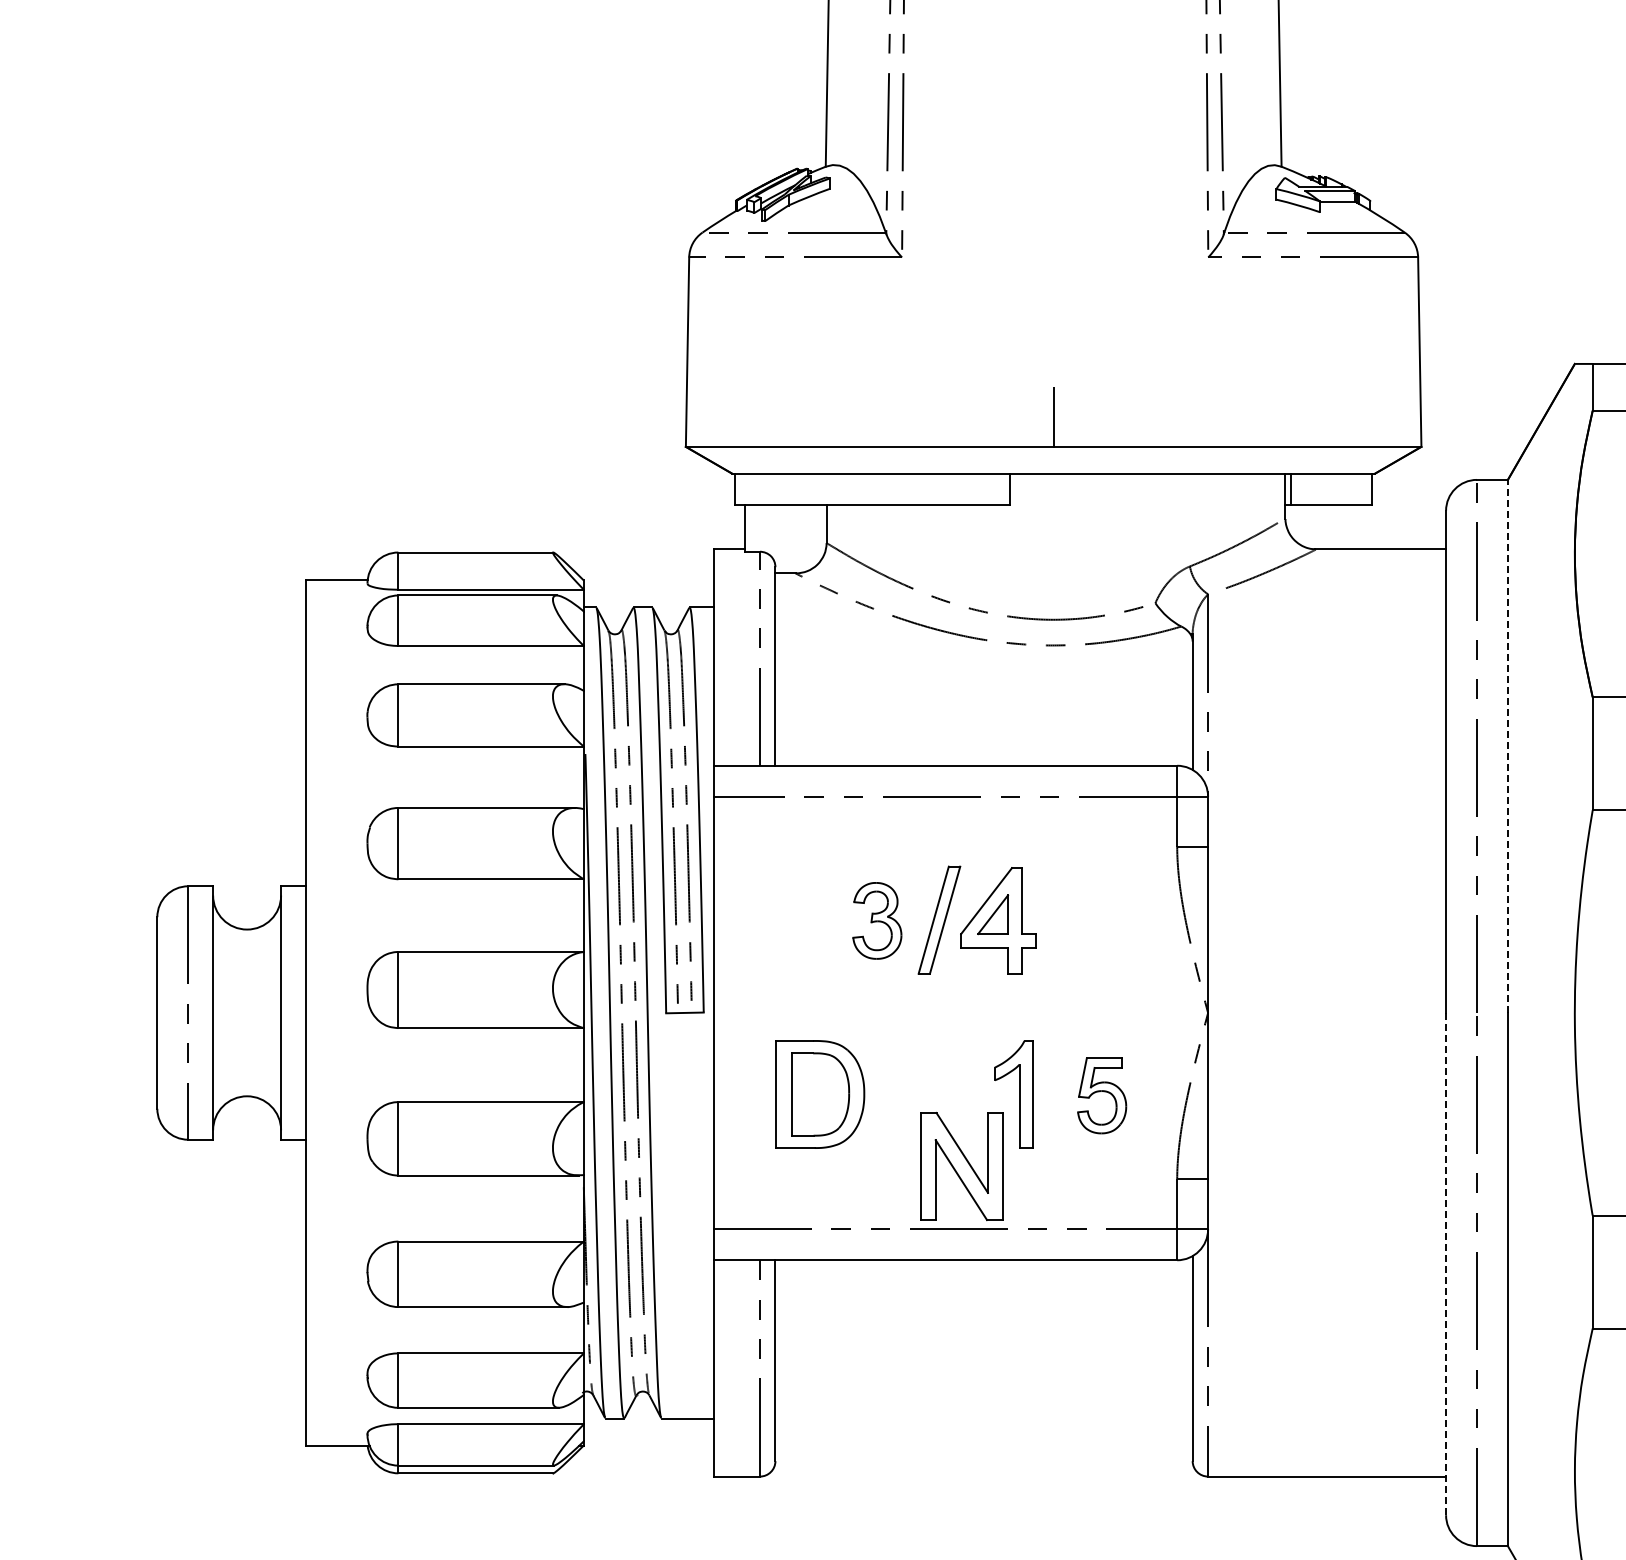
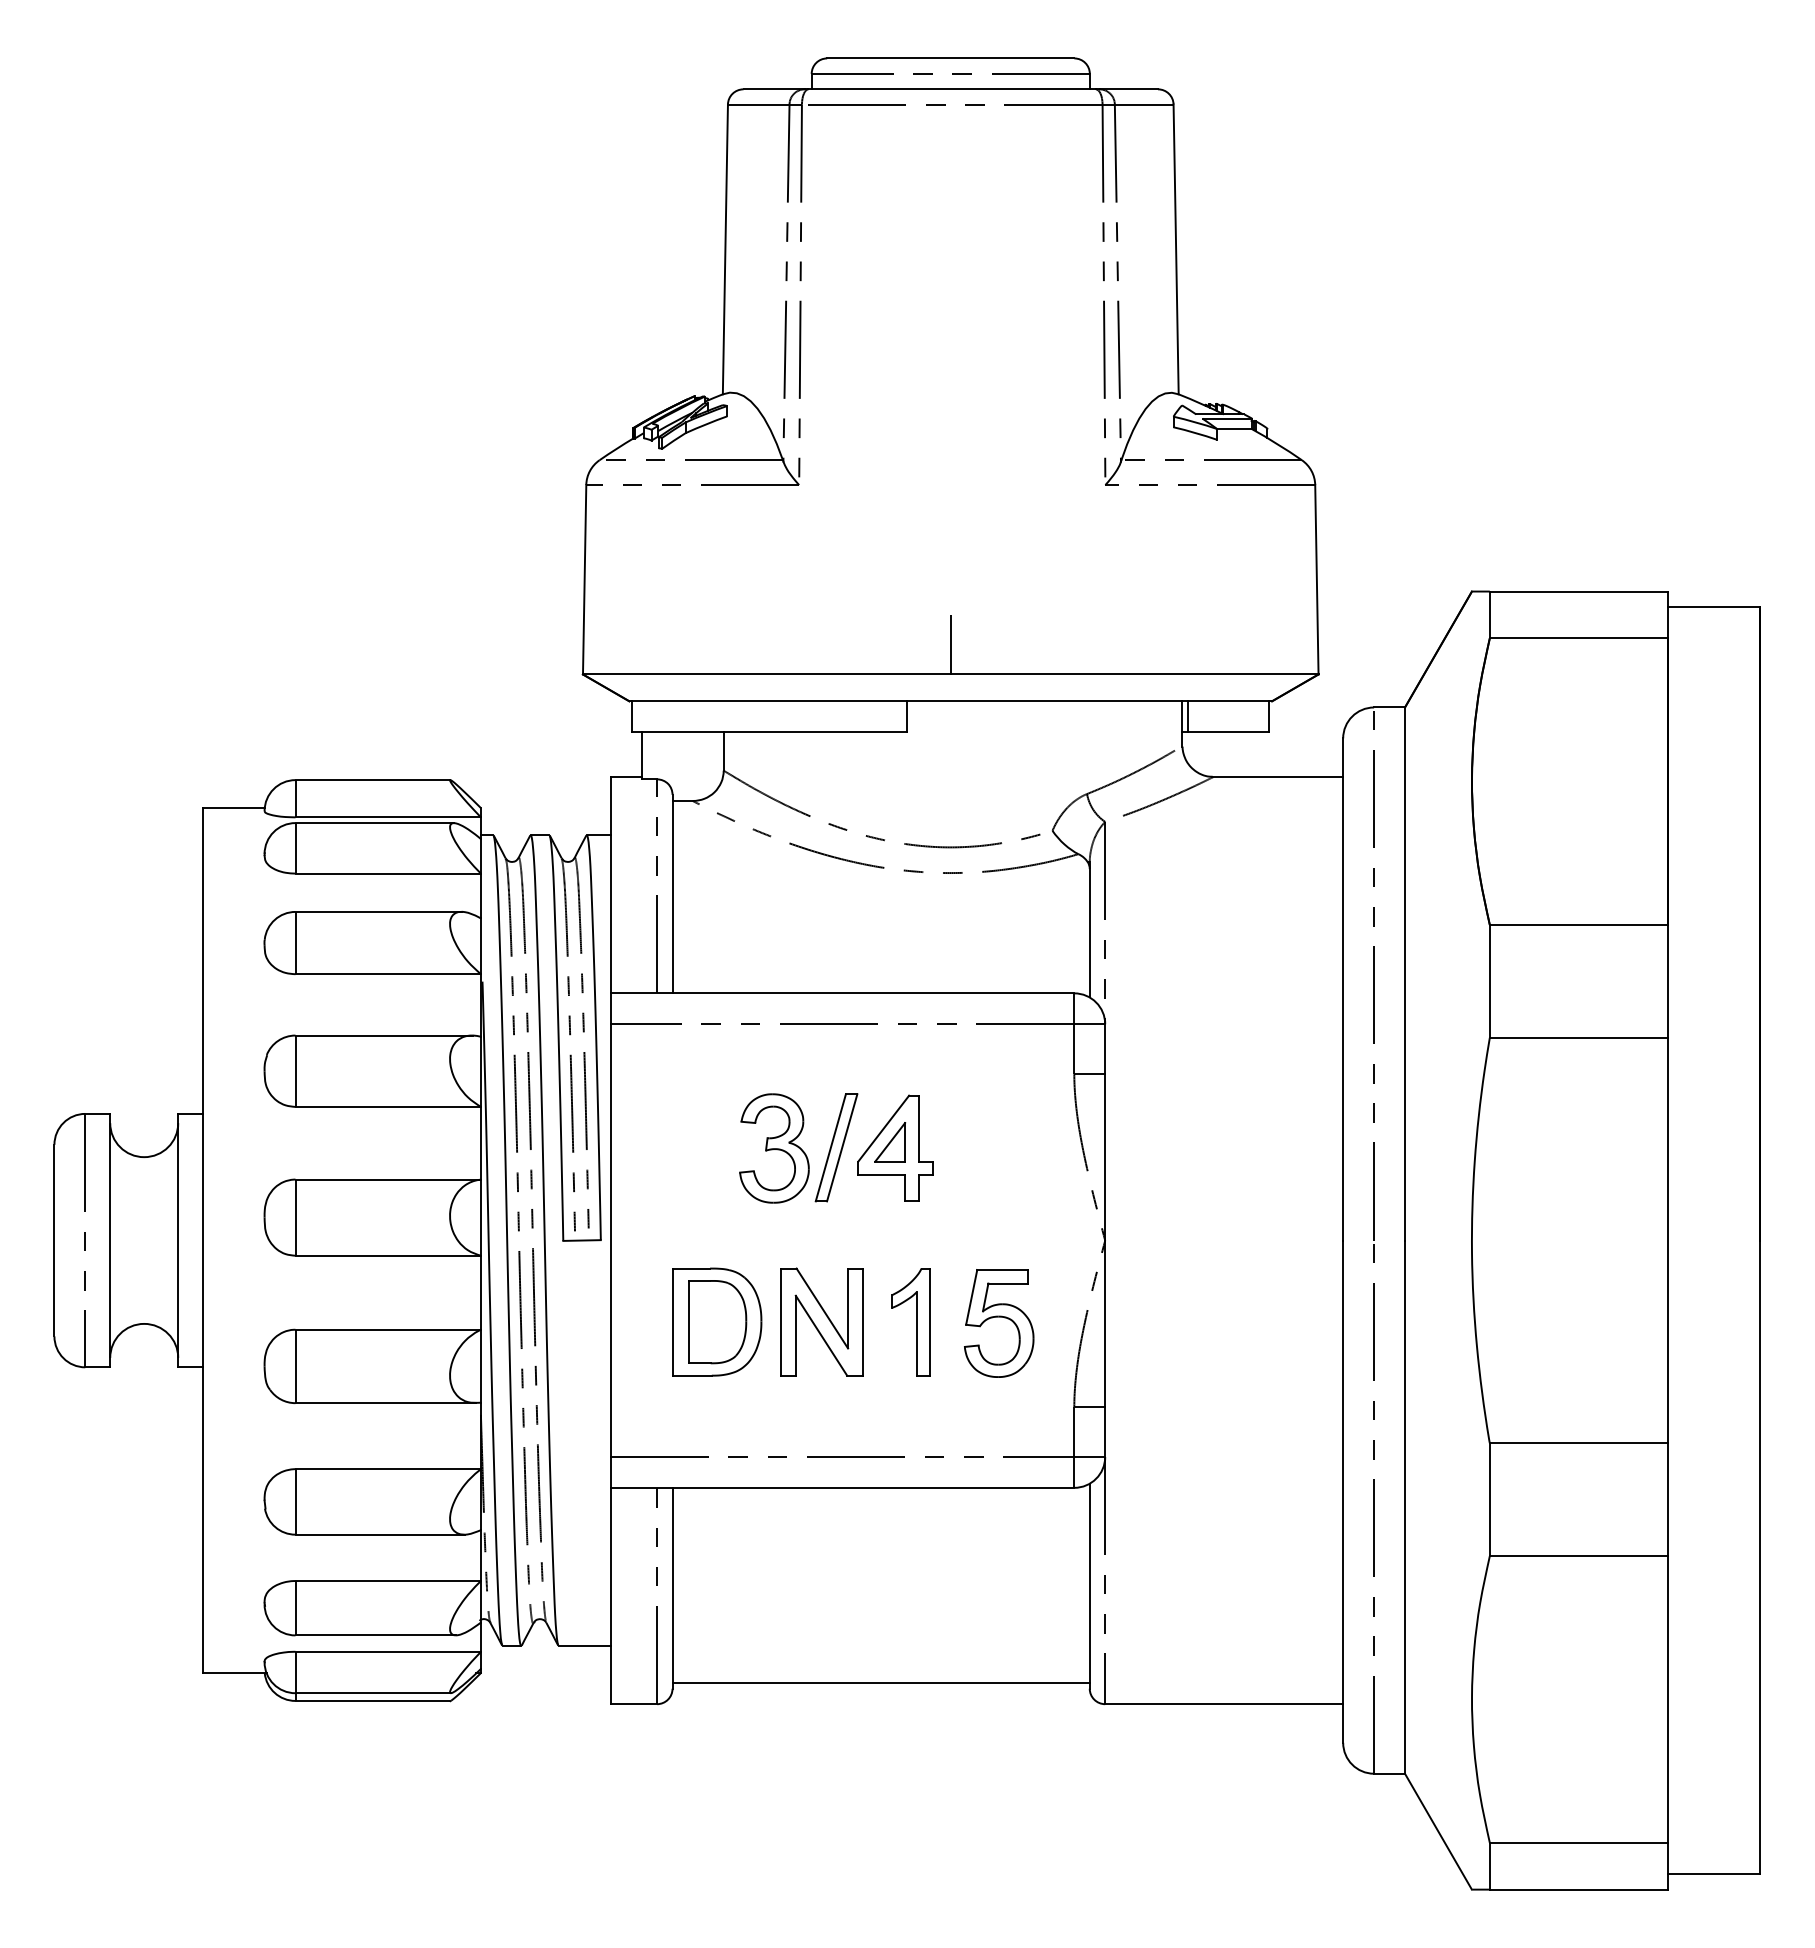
line: (1507, 746) -> (1404, 974), dashed -> solid
part: (877, 920) -> (774, 1148), size x1.43
part: (1102, 1095) -> (999, 1323), size x1.43
part: (961, 1165) -> (821, 1321), moved
line: (1446, 1263) -> (1343, 1491), dashed -> solid
line: (983, 1454) -> (880, 1682), added

